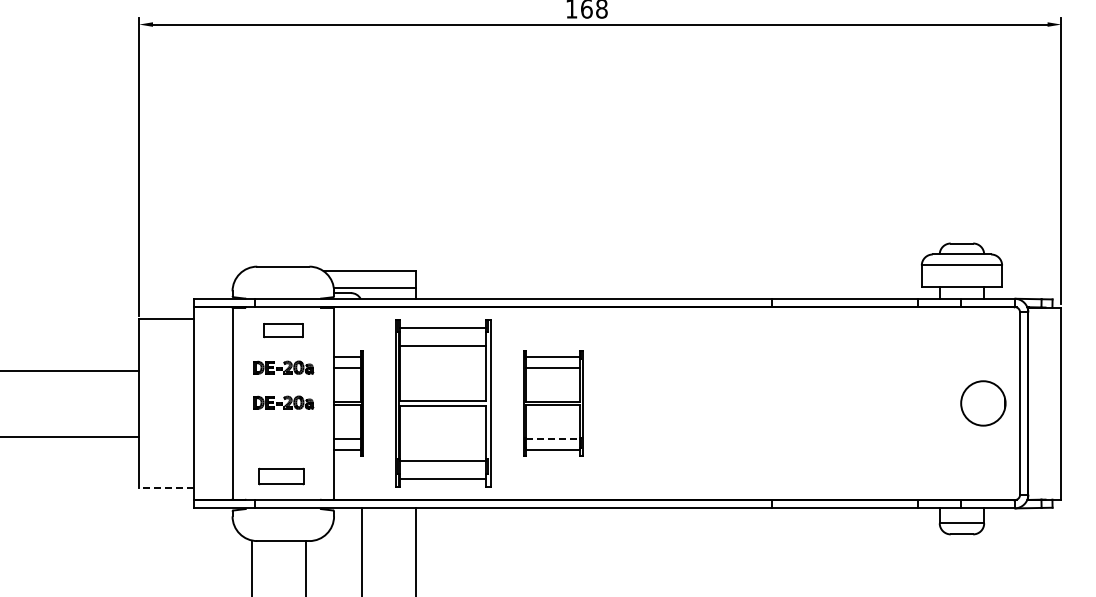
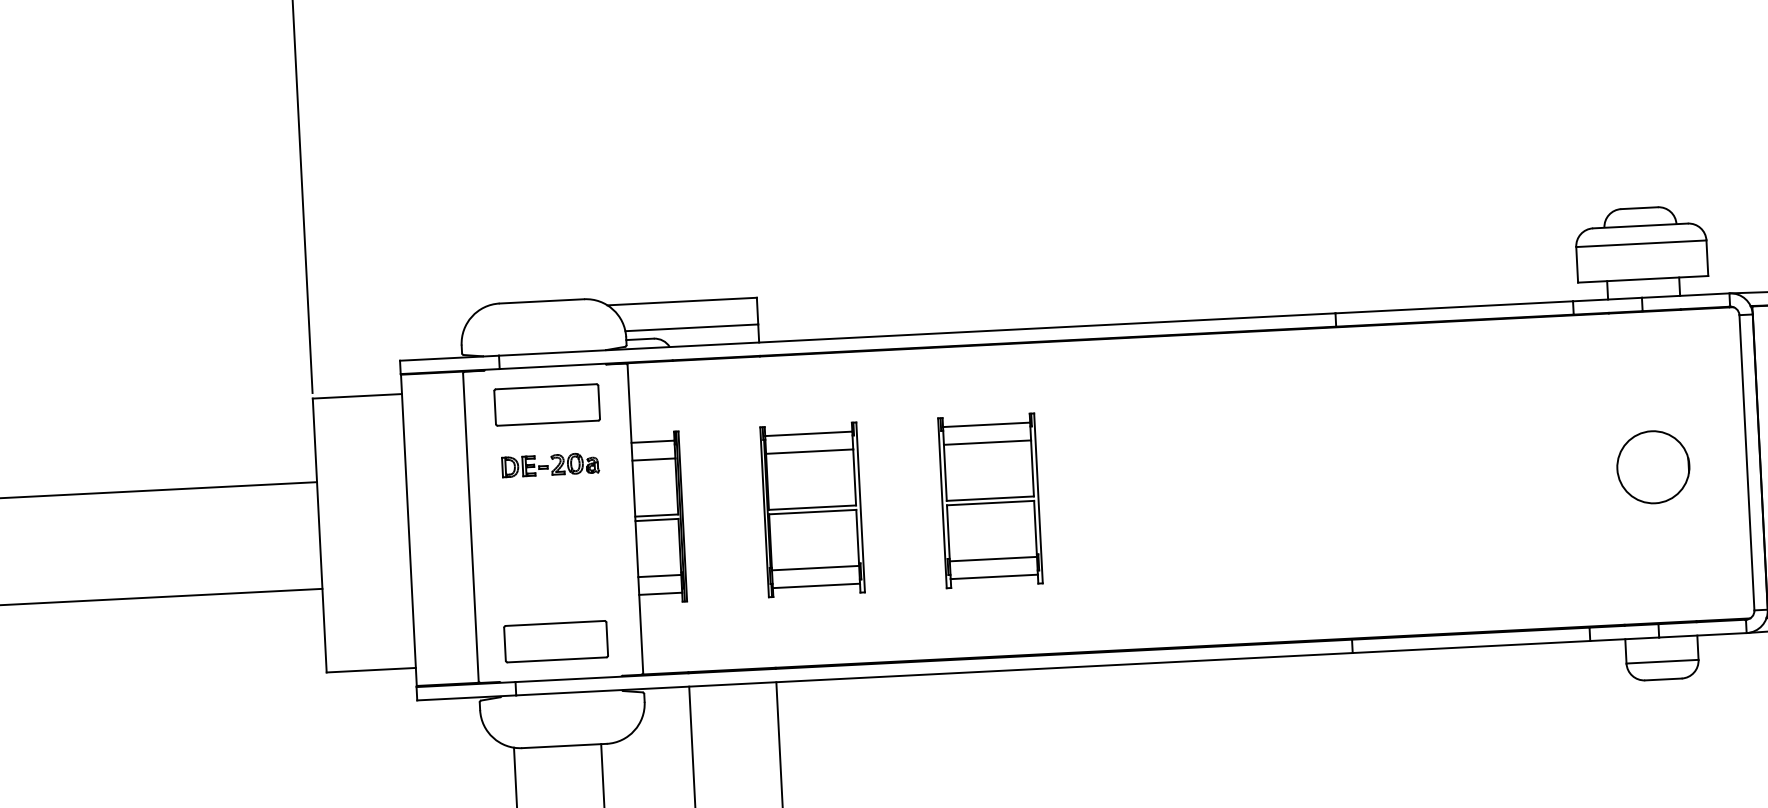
part: (283, 330) -> (547, 404), size x1.67
part: (283, 402) -> (553, 521), removed
part: (443, 403) -> (812, 509), size x0.62
circle: (983, 403) -> (1653, 467), moved
line: (553, 439) -> (993, 559), dashed -> solid
part: (281, 476) -> (556, 641), size x1.43
line: (166, 488) -> (370, 670), dashed -> solid

